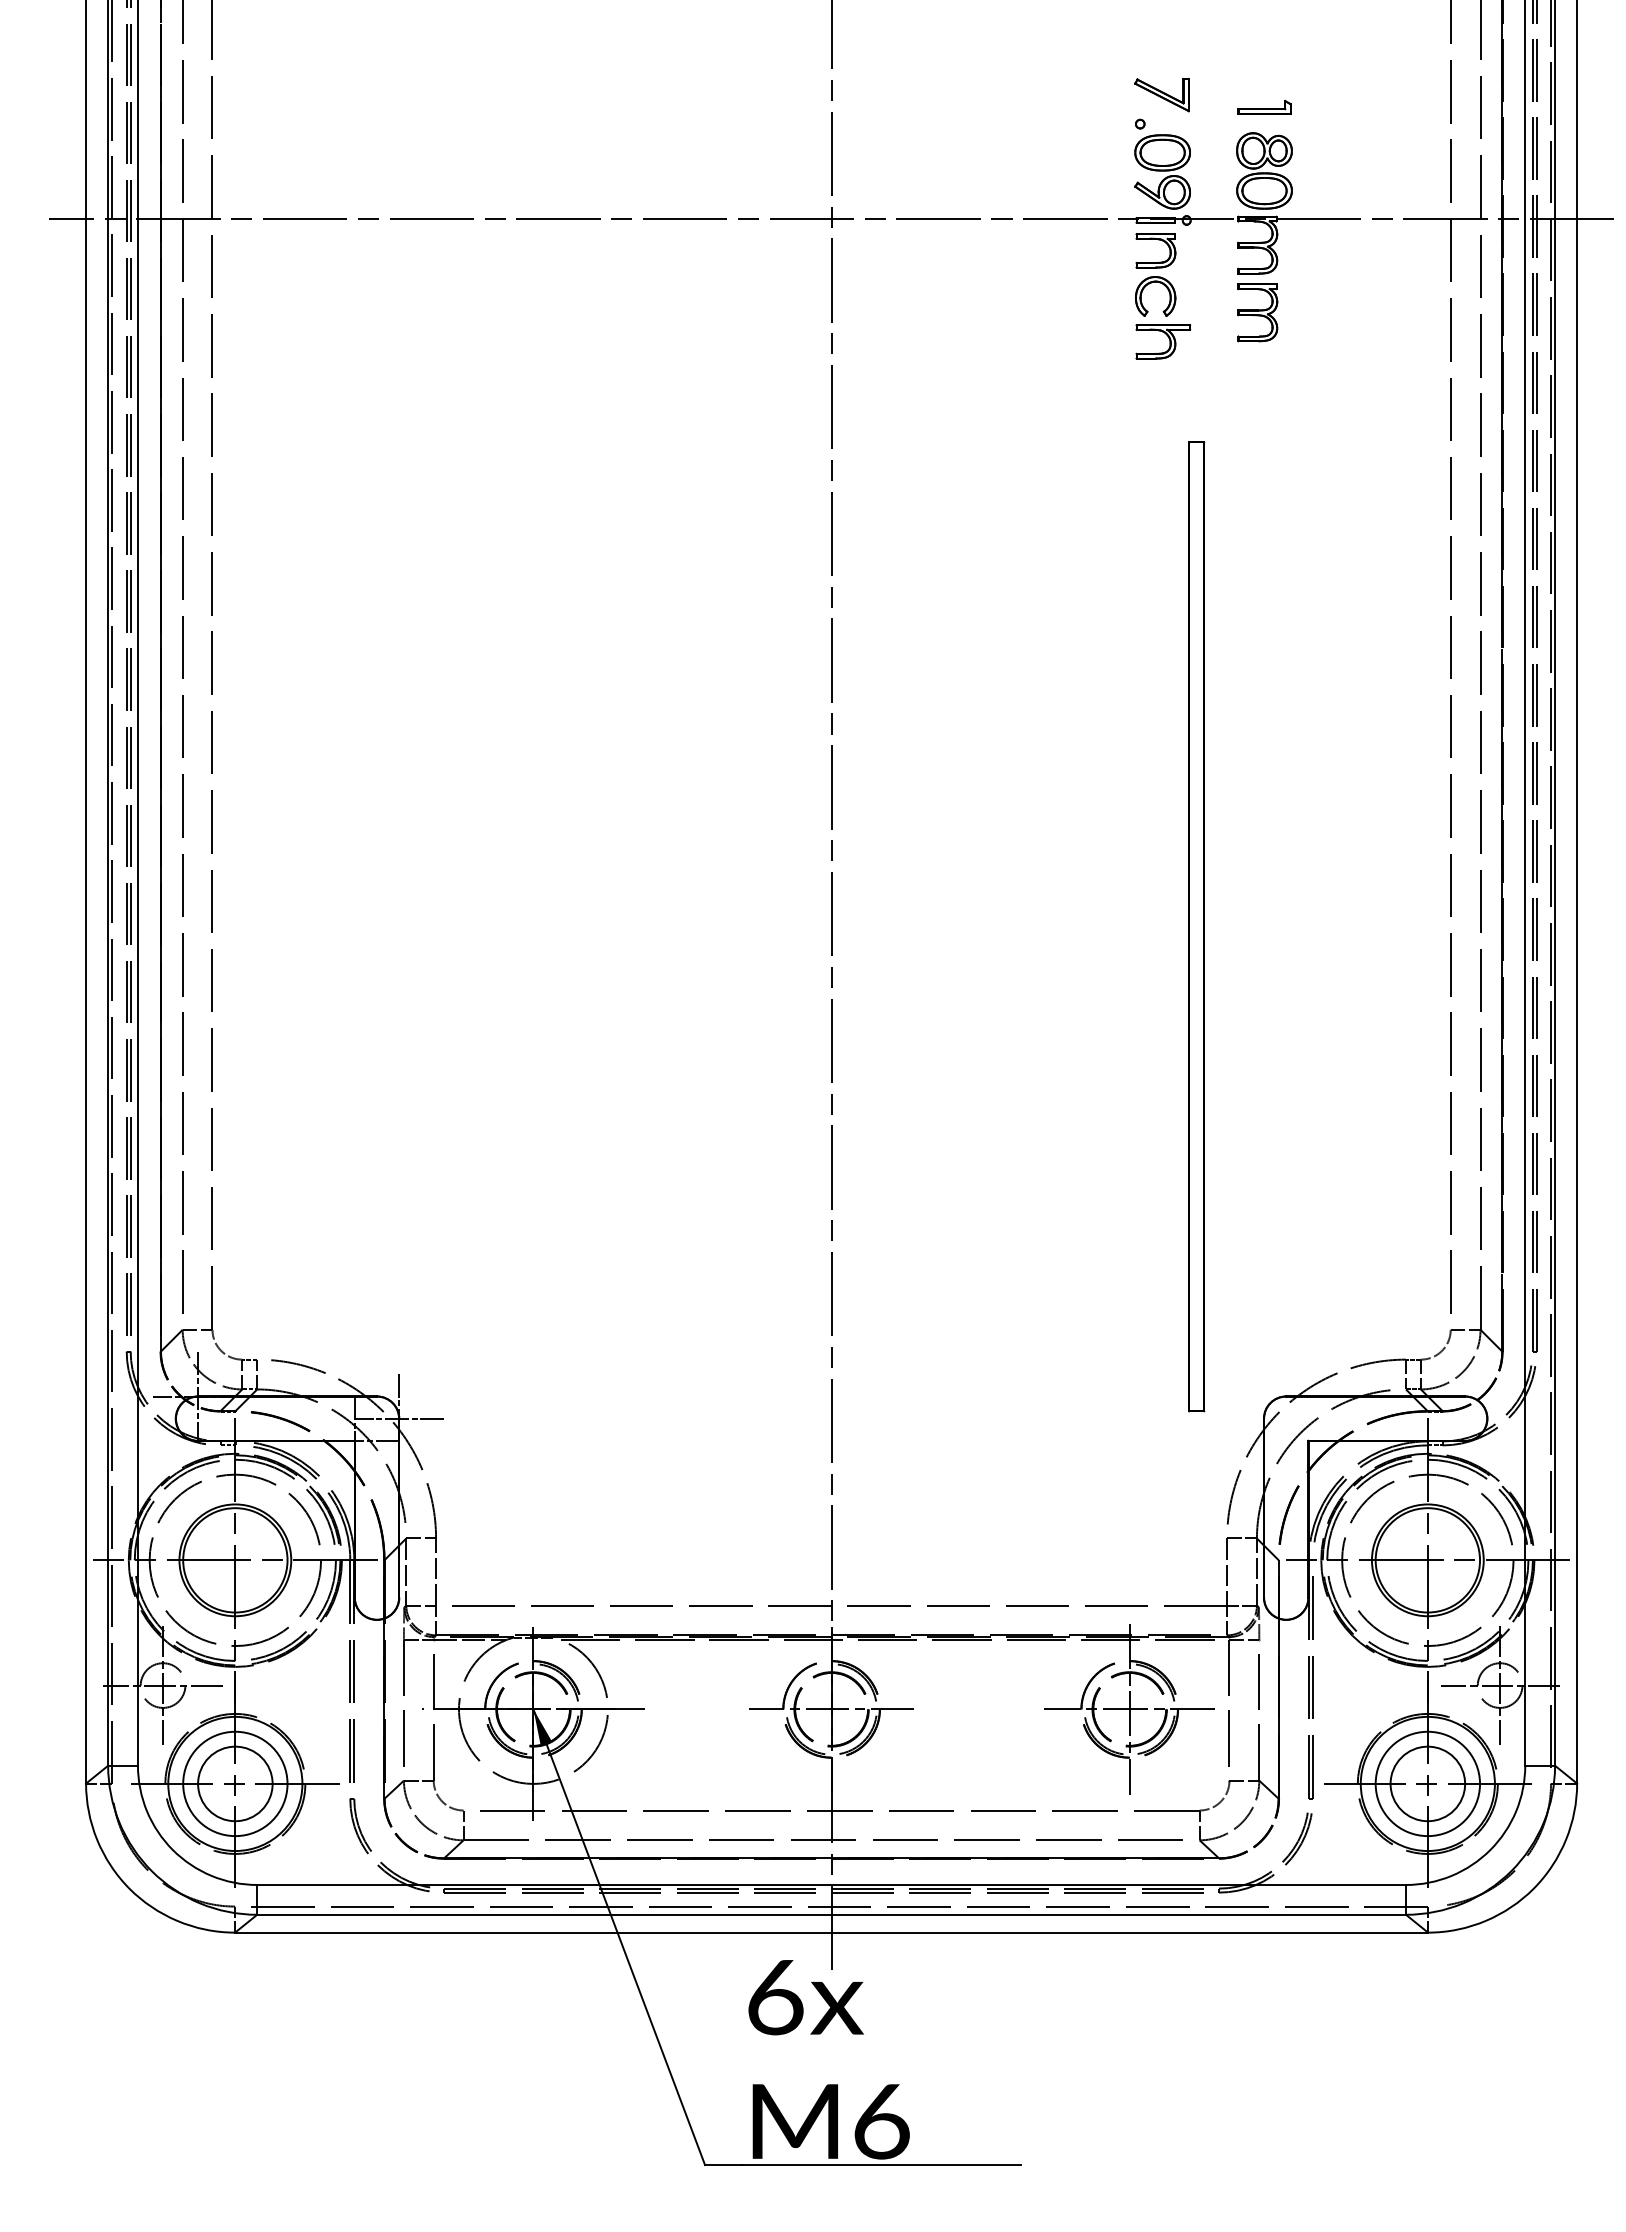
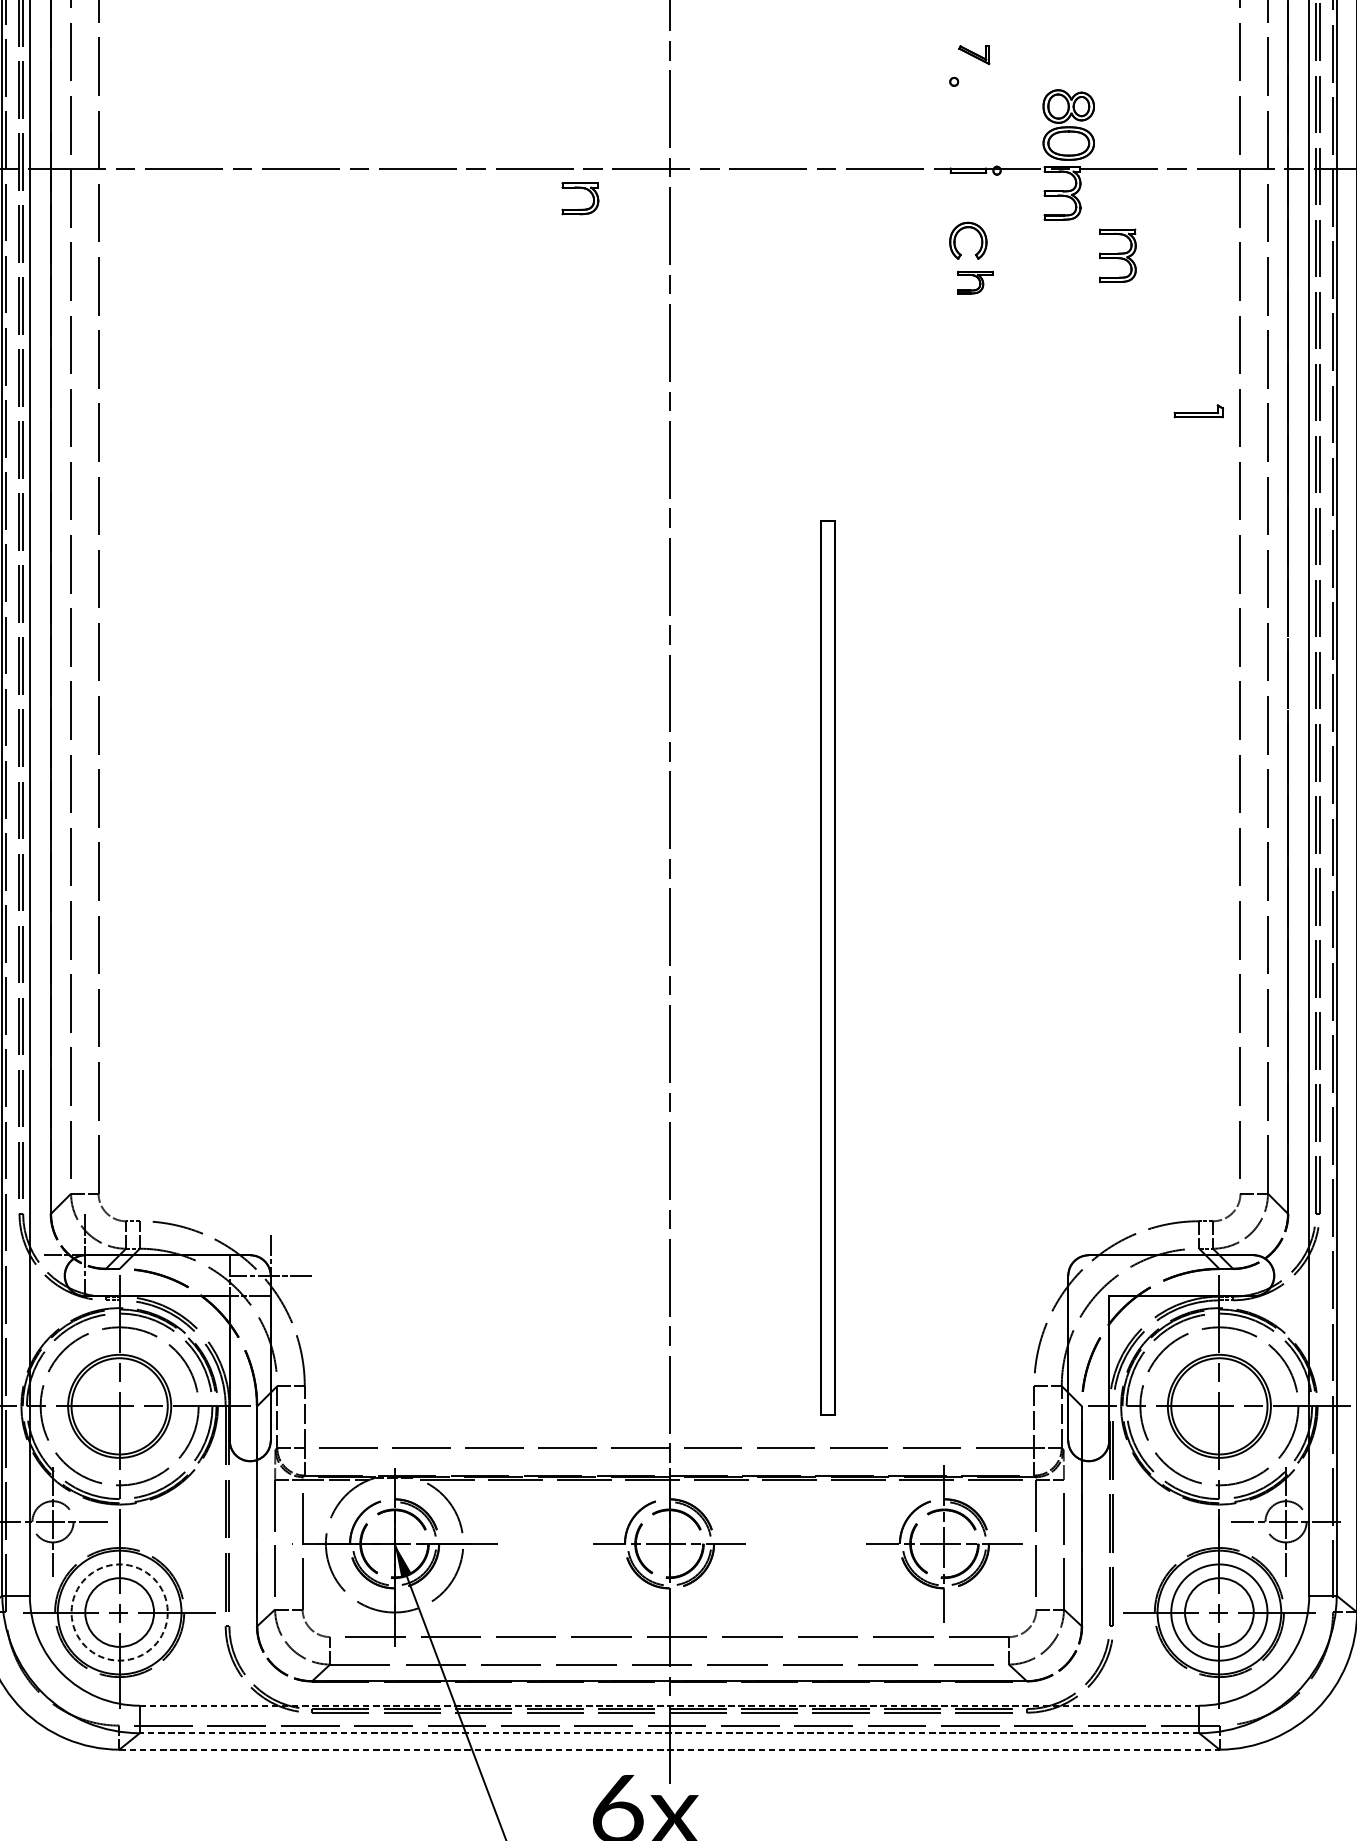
part: (1161, 94) -> (973, 54), size x0.6
part: (1264, 107) -> (1198, 411), moved
part: (1162, 171) -> (974, 125), removed
part: (1158, 240) -> (582, 189), moved
part: (1257, 312) -> (1117, 255), moved
part: (1163, 341) -> (975, 282), size x0.7
part: (1196, 926) -> (828, 967), moved
circle: (235, 1783) -> (119, 1612), solid -> dashed
line: (832, 1884) -> (670, 1705), solid -> dashed
line: (831, 1914) -> (669, 1732), solid -> dashed
line: (832, 1932) -> (670, 1749), solid -> dashed

